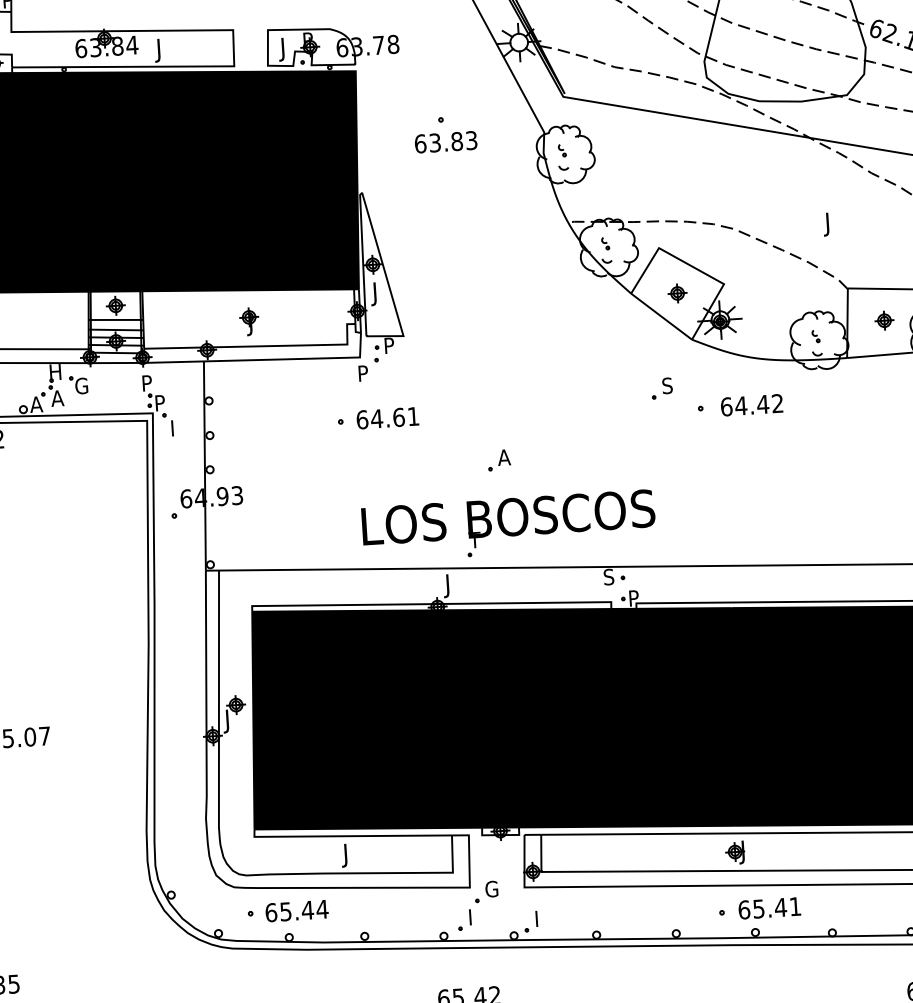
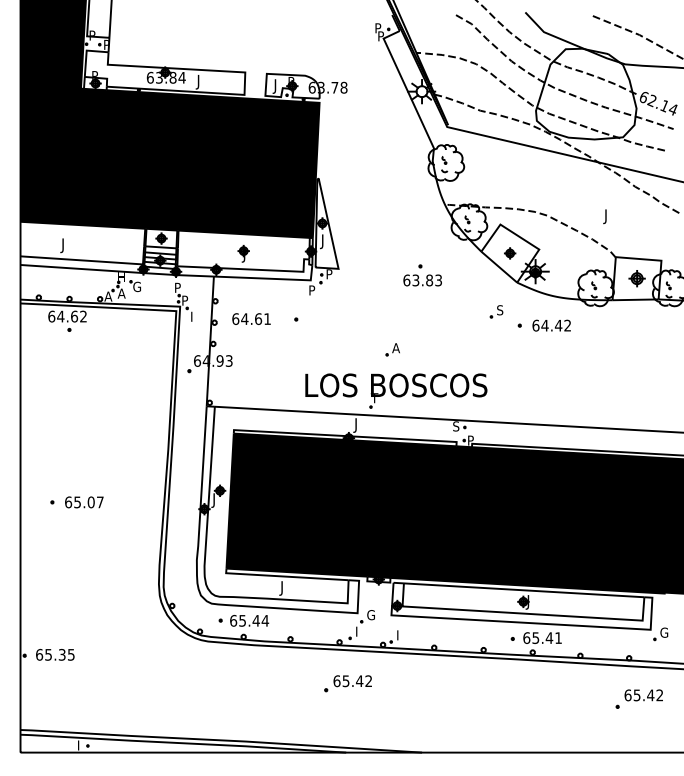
part: (445, 134) -> (422, 275), moved
part: (884, 320) -> (637, 278), size x1.4
text: (387, 417) -> (251, 318), moved

